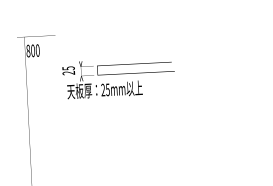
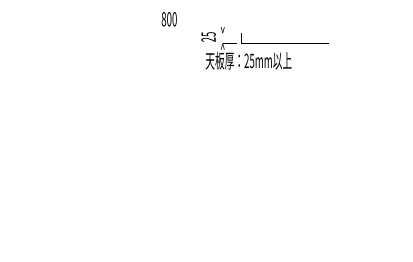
text: (32, 51) -> (168, 19), moved
text: (118, 78) -> (264, 48), moved

